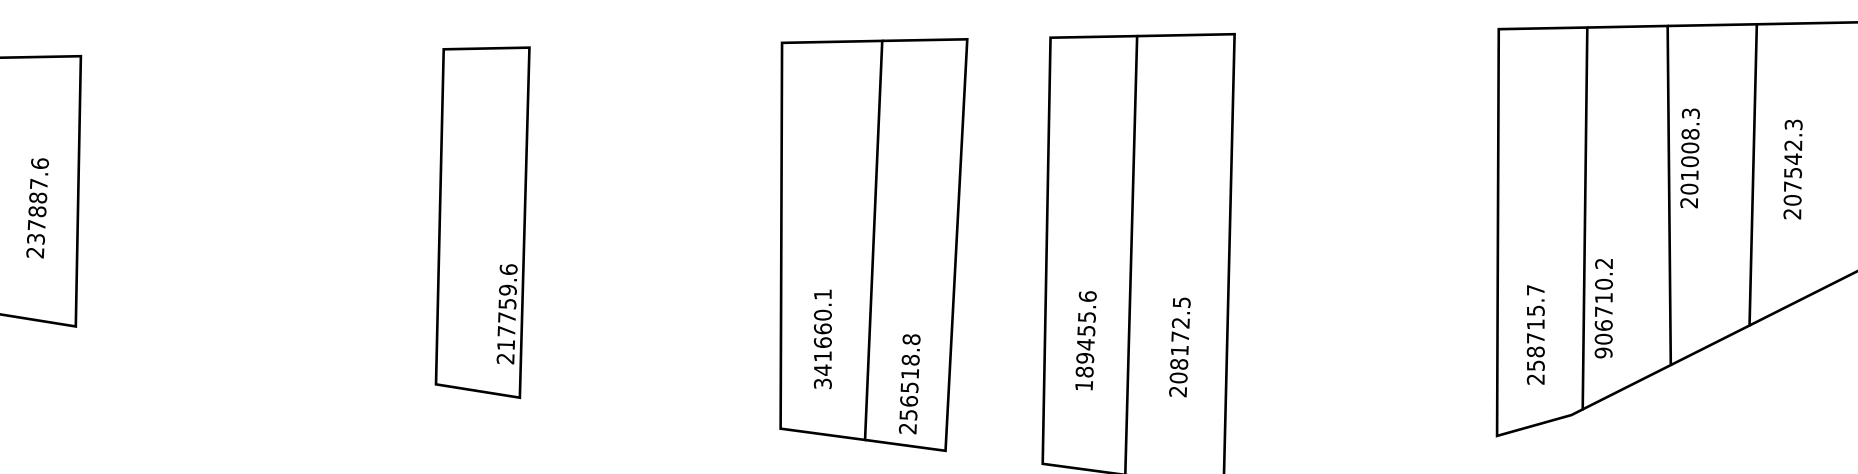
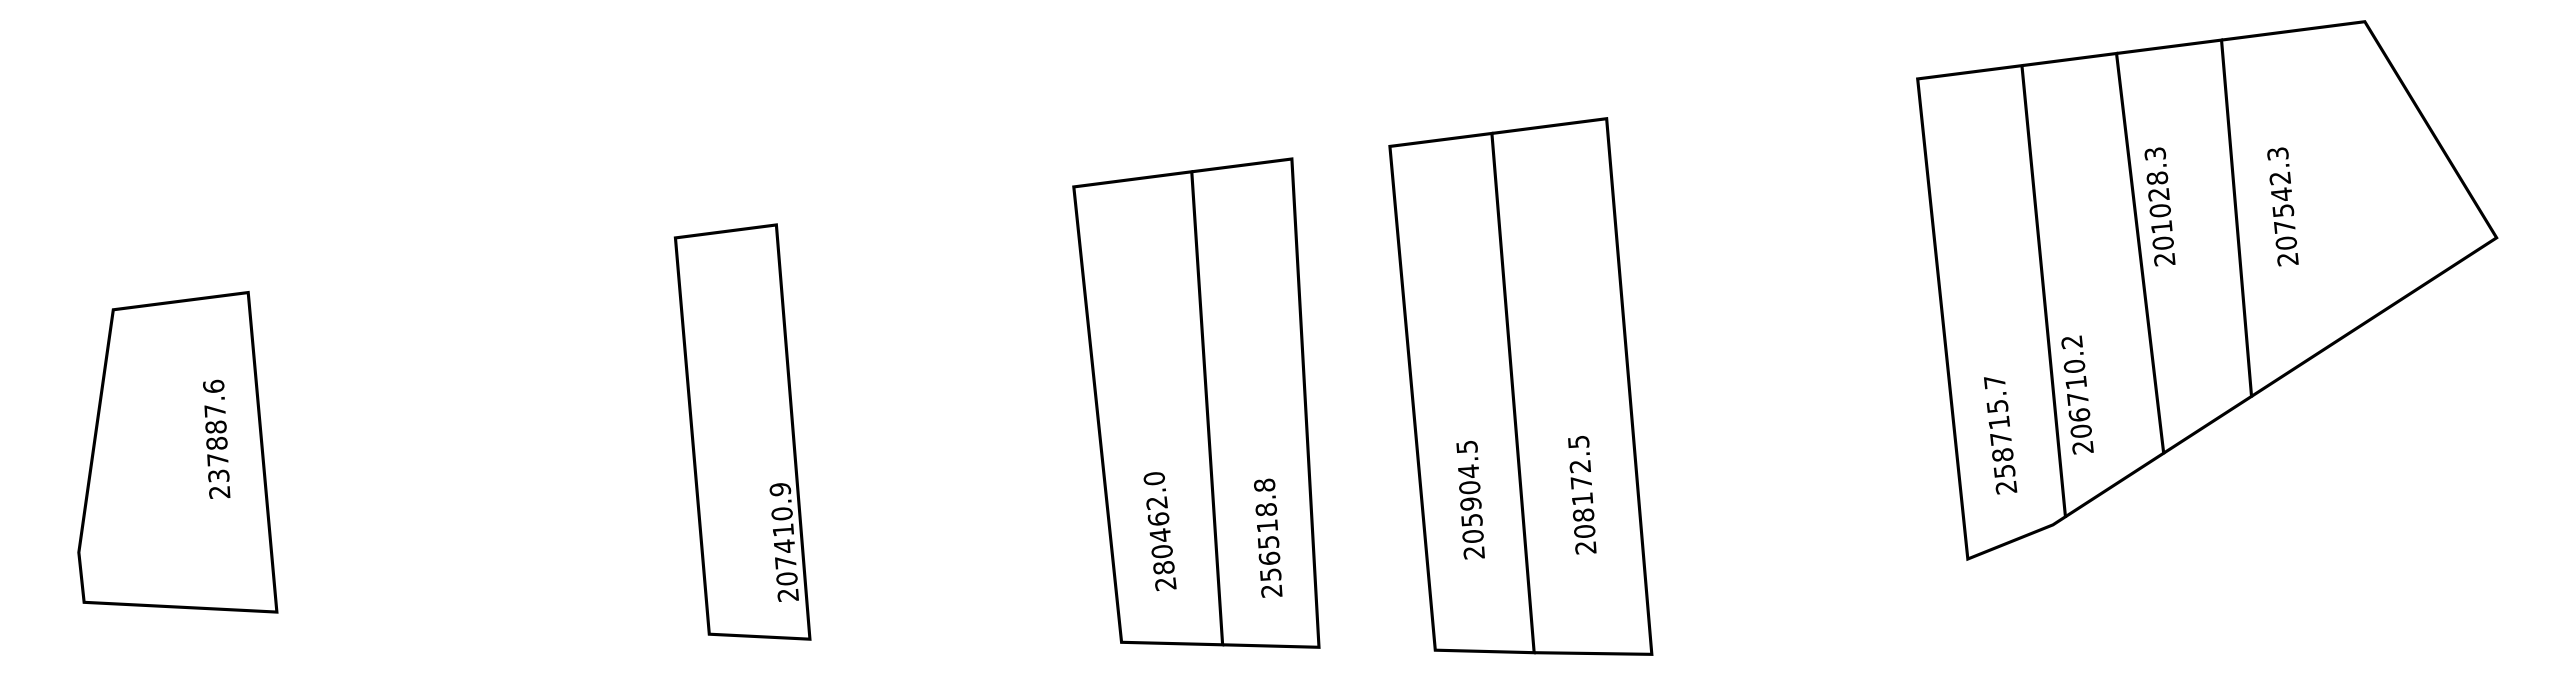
text: (1689, 147) -> (2158, 194), 201008.3 -> 201028.3
text: (37, 207) -> (216, 438), moved
text: (507, 306) -> (783, 533), 217759.6 -> 207410.9
text: (822, 339) -> (1159, 531), 341660.1 -> 280462.0
text: (1085, 340) -> (1470, 499), 189455.6 -> 205904.5
text: (1603, 352) -> (2082, 447), 906710.2 -> 206710.2
text: (910, 383) -> (1268, 537), moved

